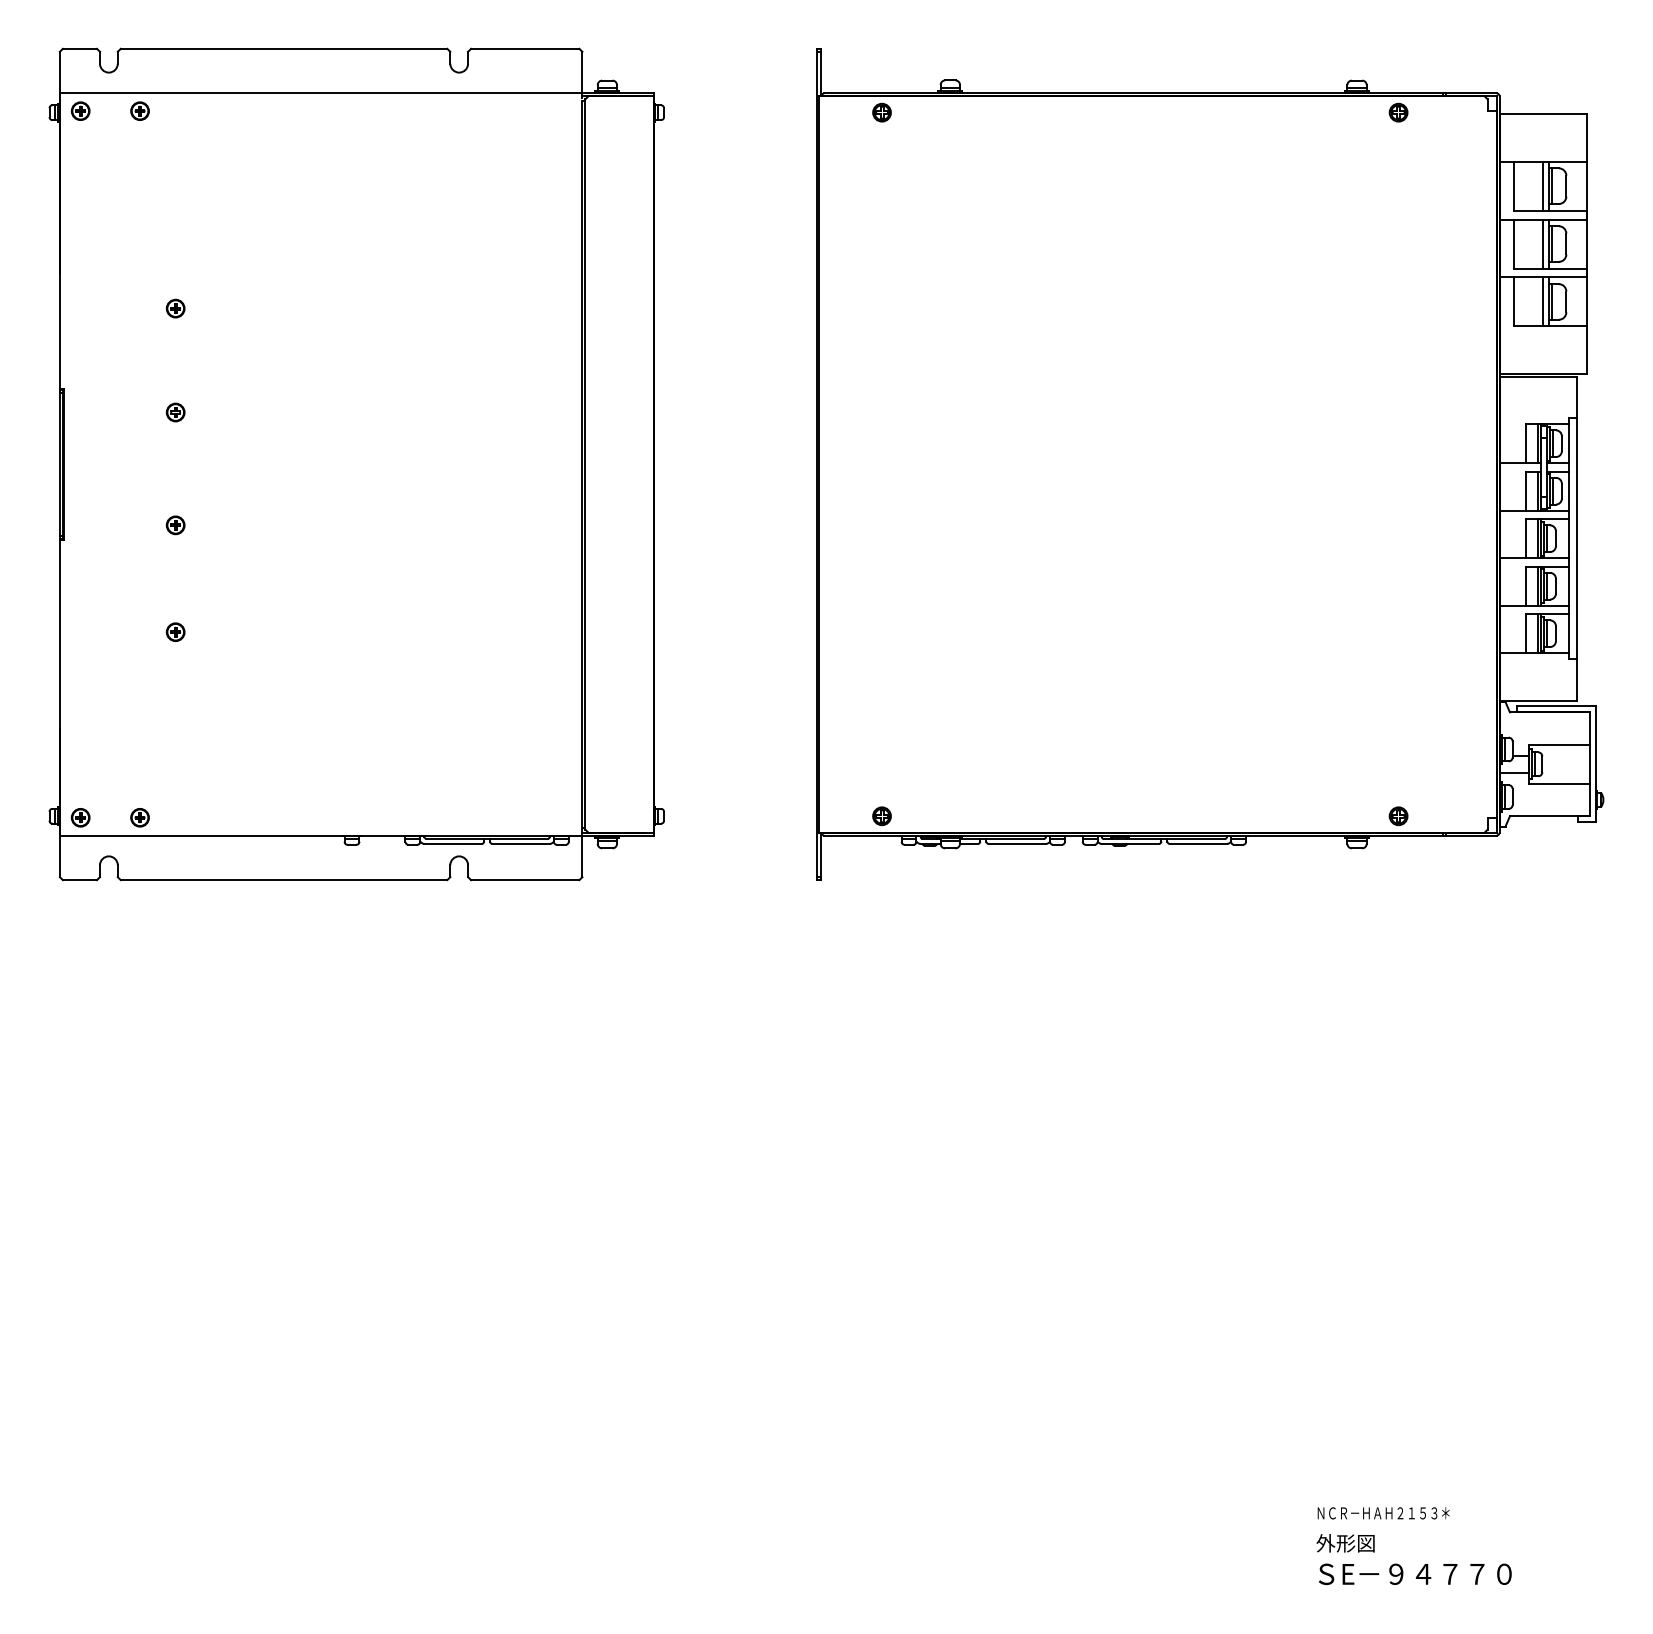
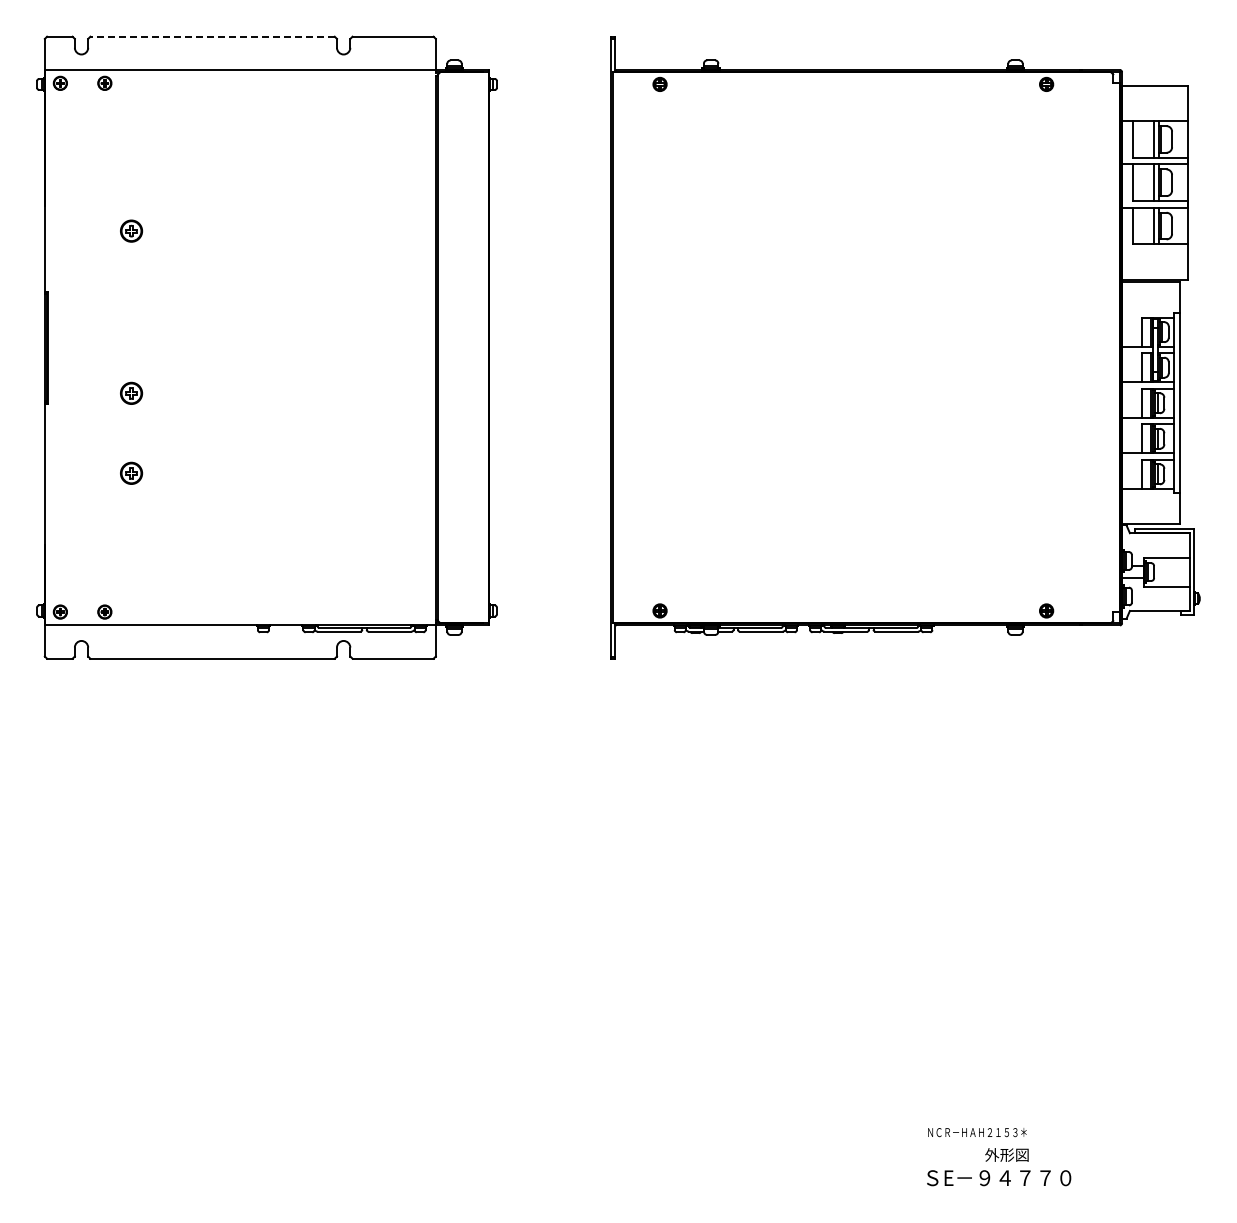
line: (283, 48) -> (212, 36), solid -> dashed
part: (175, 307) -> (131, 230), size x1.6
part: (175, 412) -> (131, 308), removed
part: (175, 524) -> (131, 392), size x1.6
part: (175, 631) -> (131, 472), size x1.6
text: (1383, 1513) -> (977, 1132), moved
text: (1415, 1574) -> (999, 1178), moved

